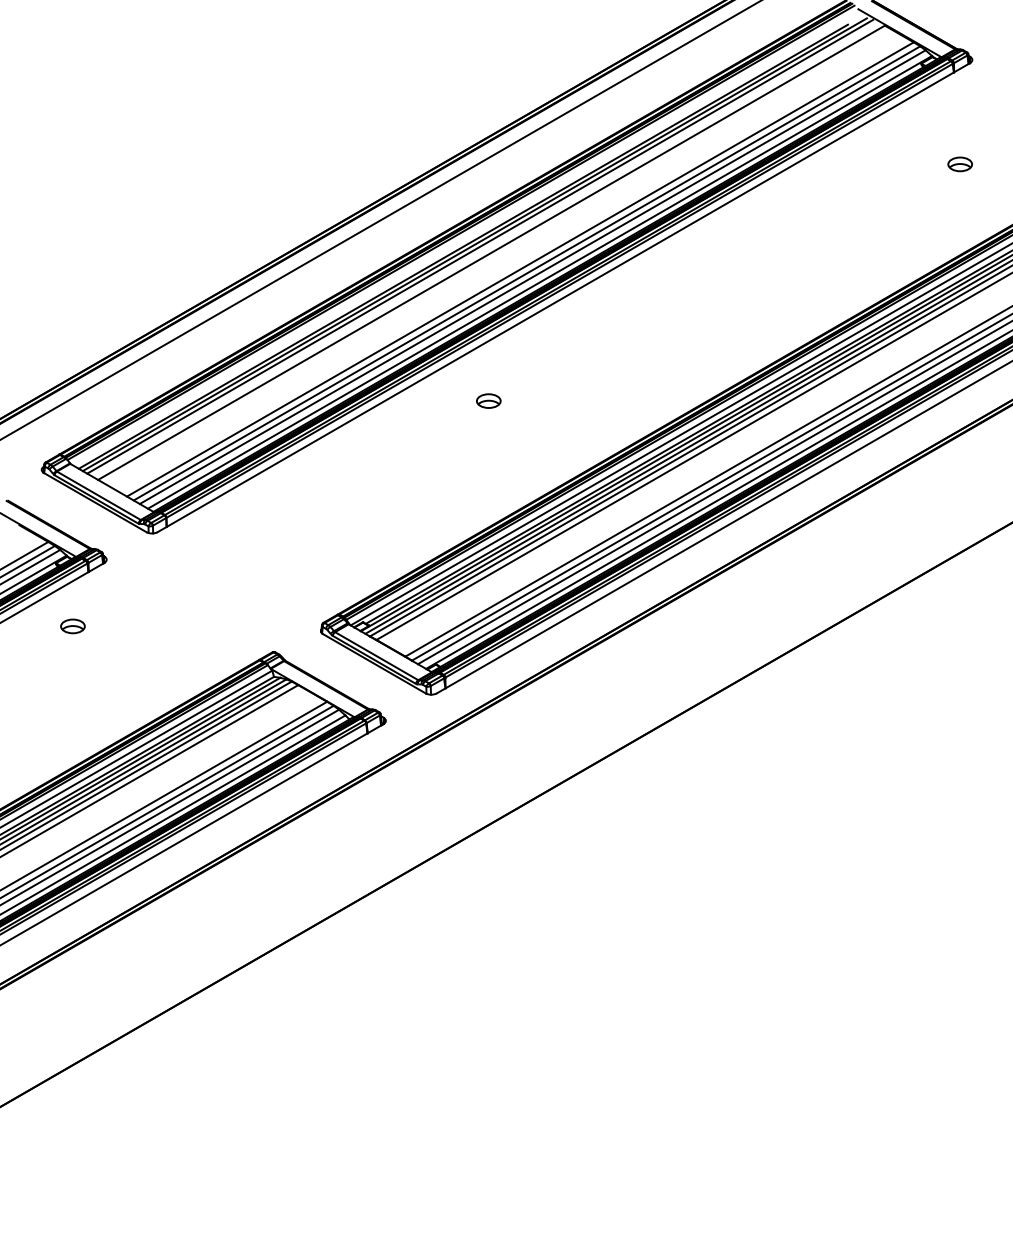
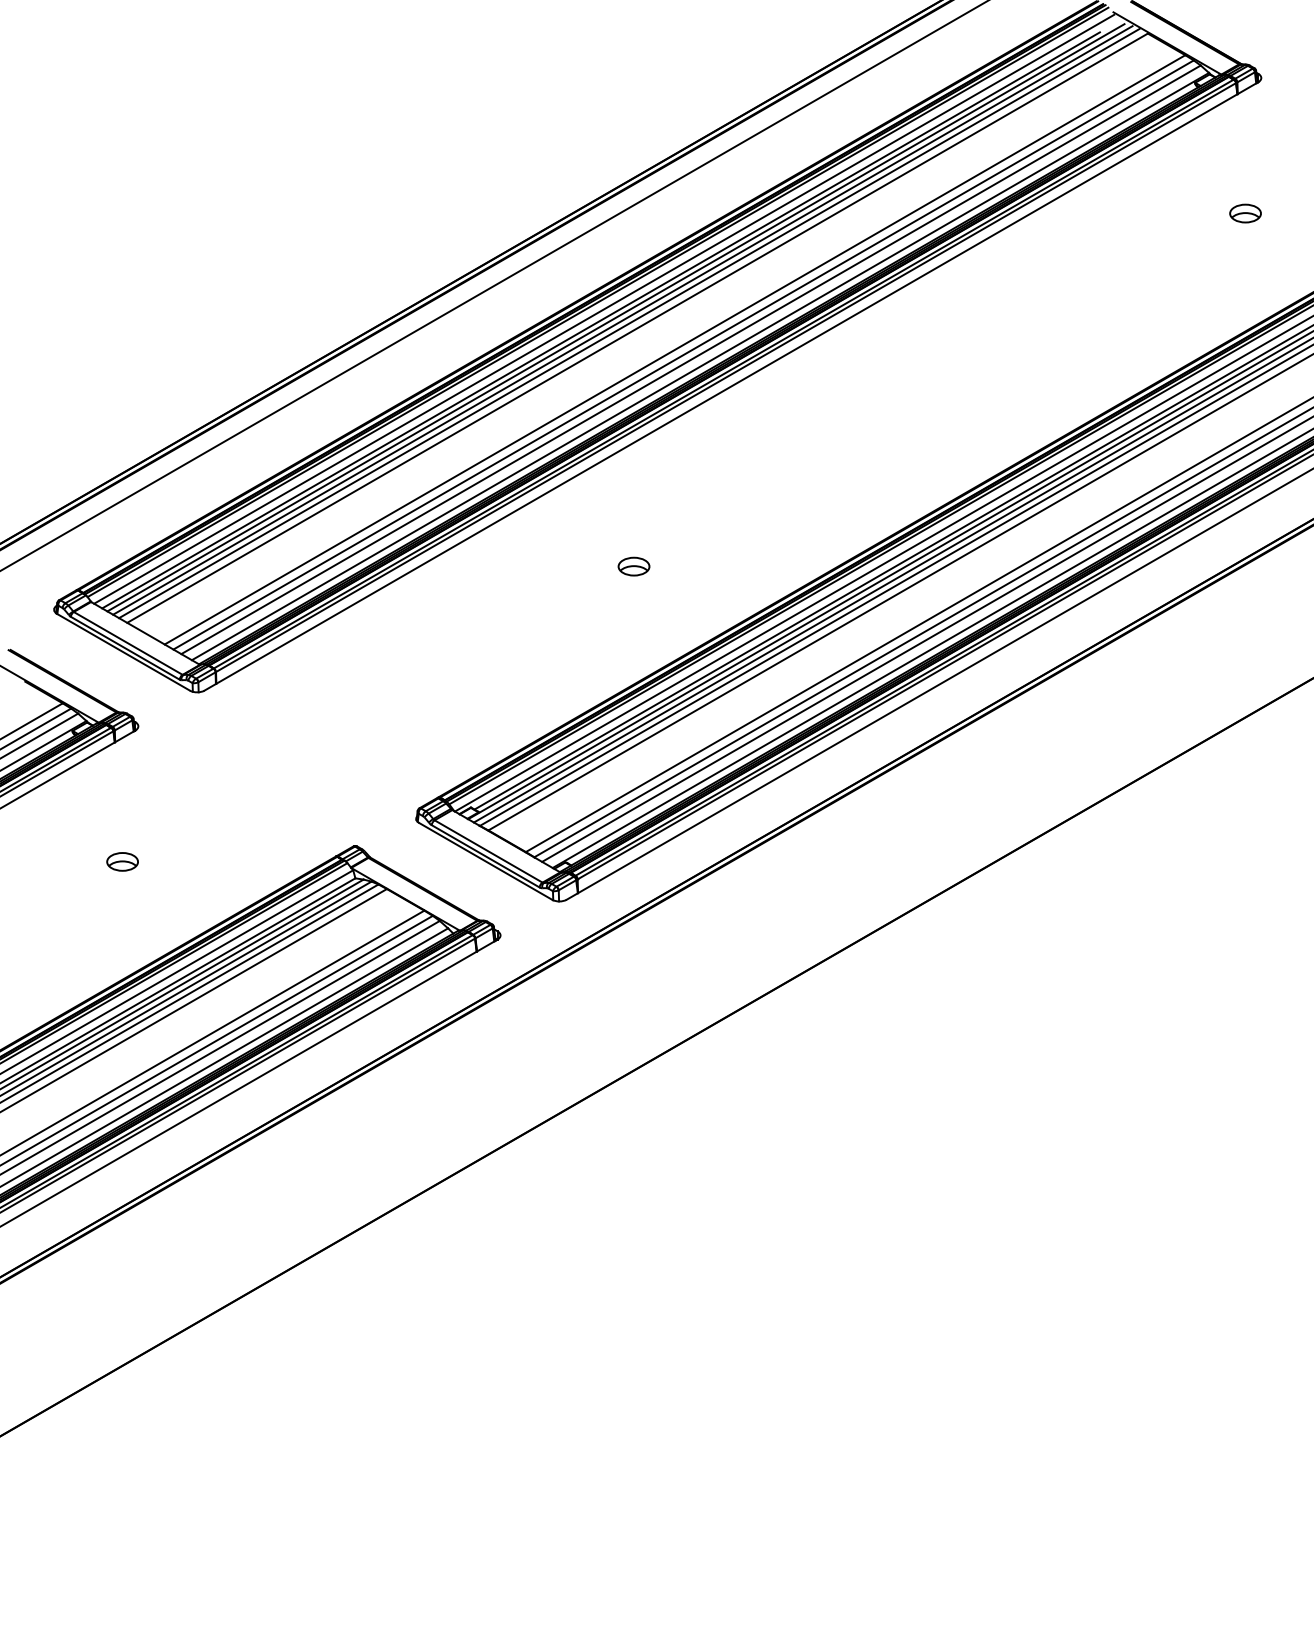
line: (466, 237) -> (604, 308), added
line: (485, 249) -> (629, 323), added
part: (488, 401) -> (633, 566), moved
part: (72, 626) -> (122, 861), moved

